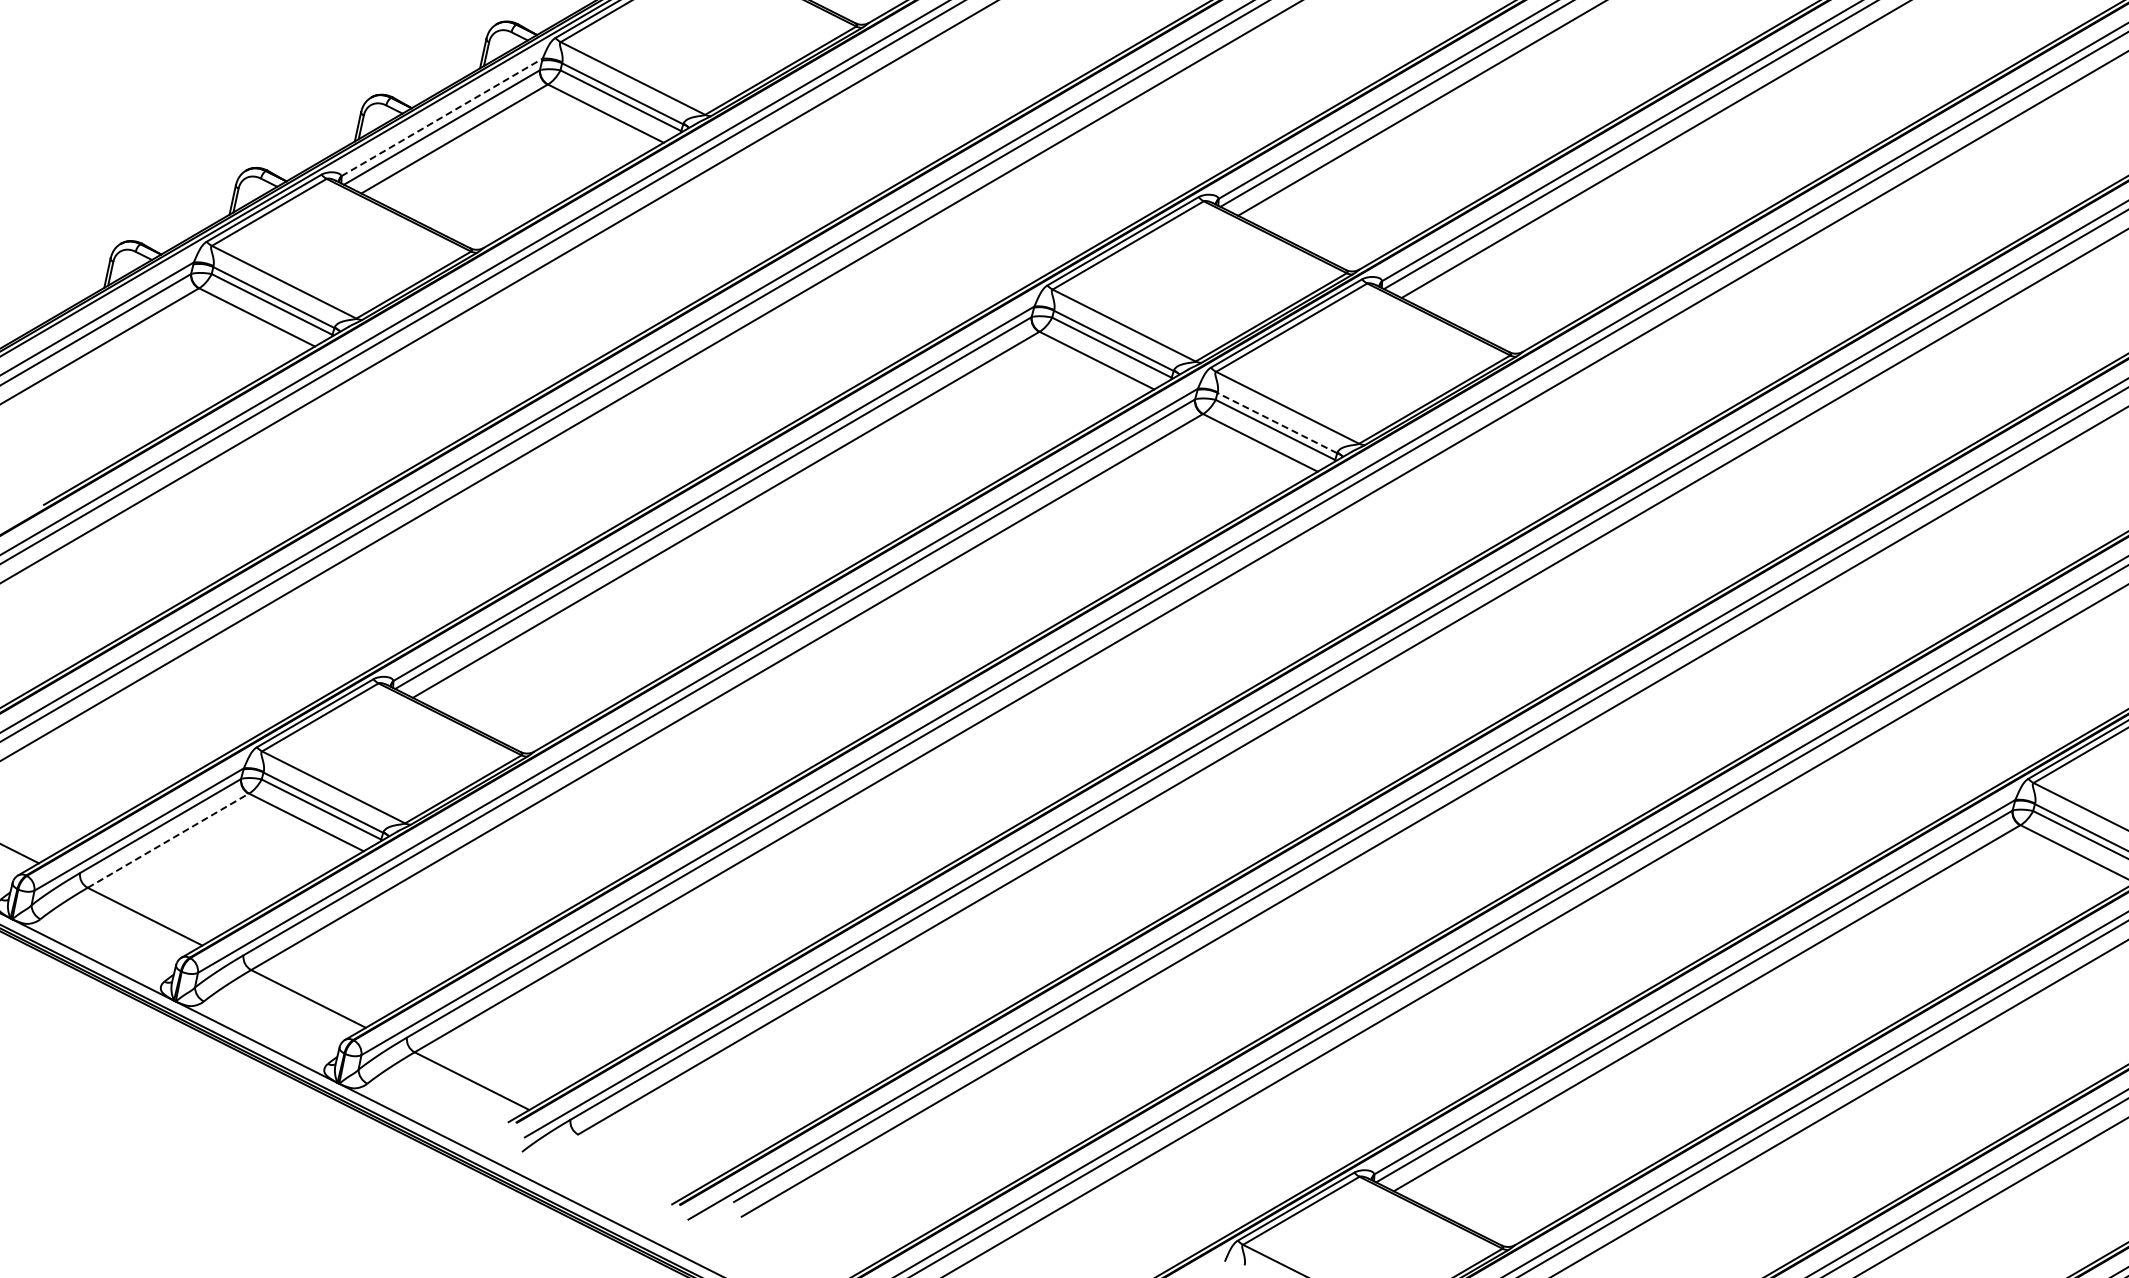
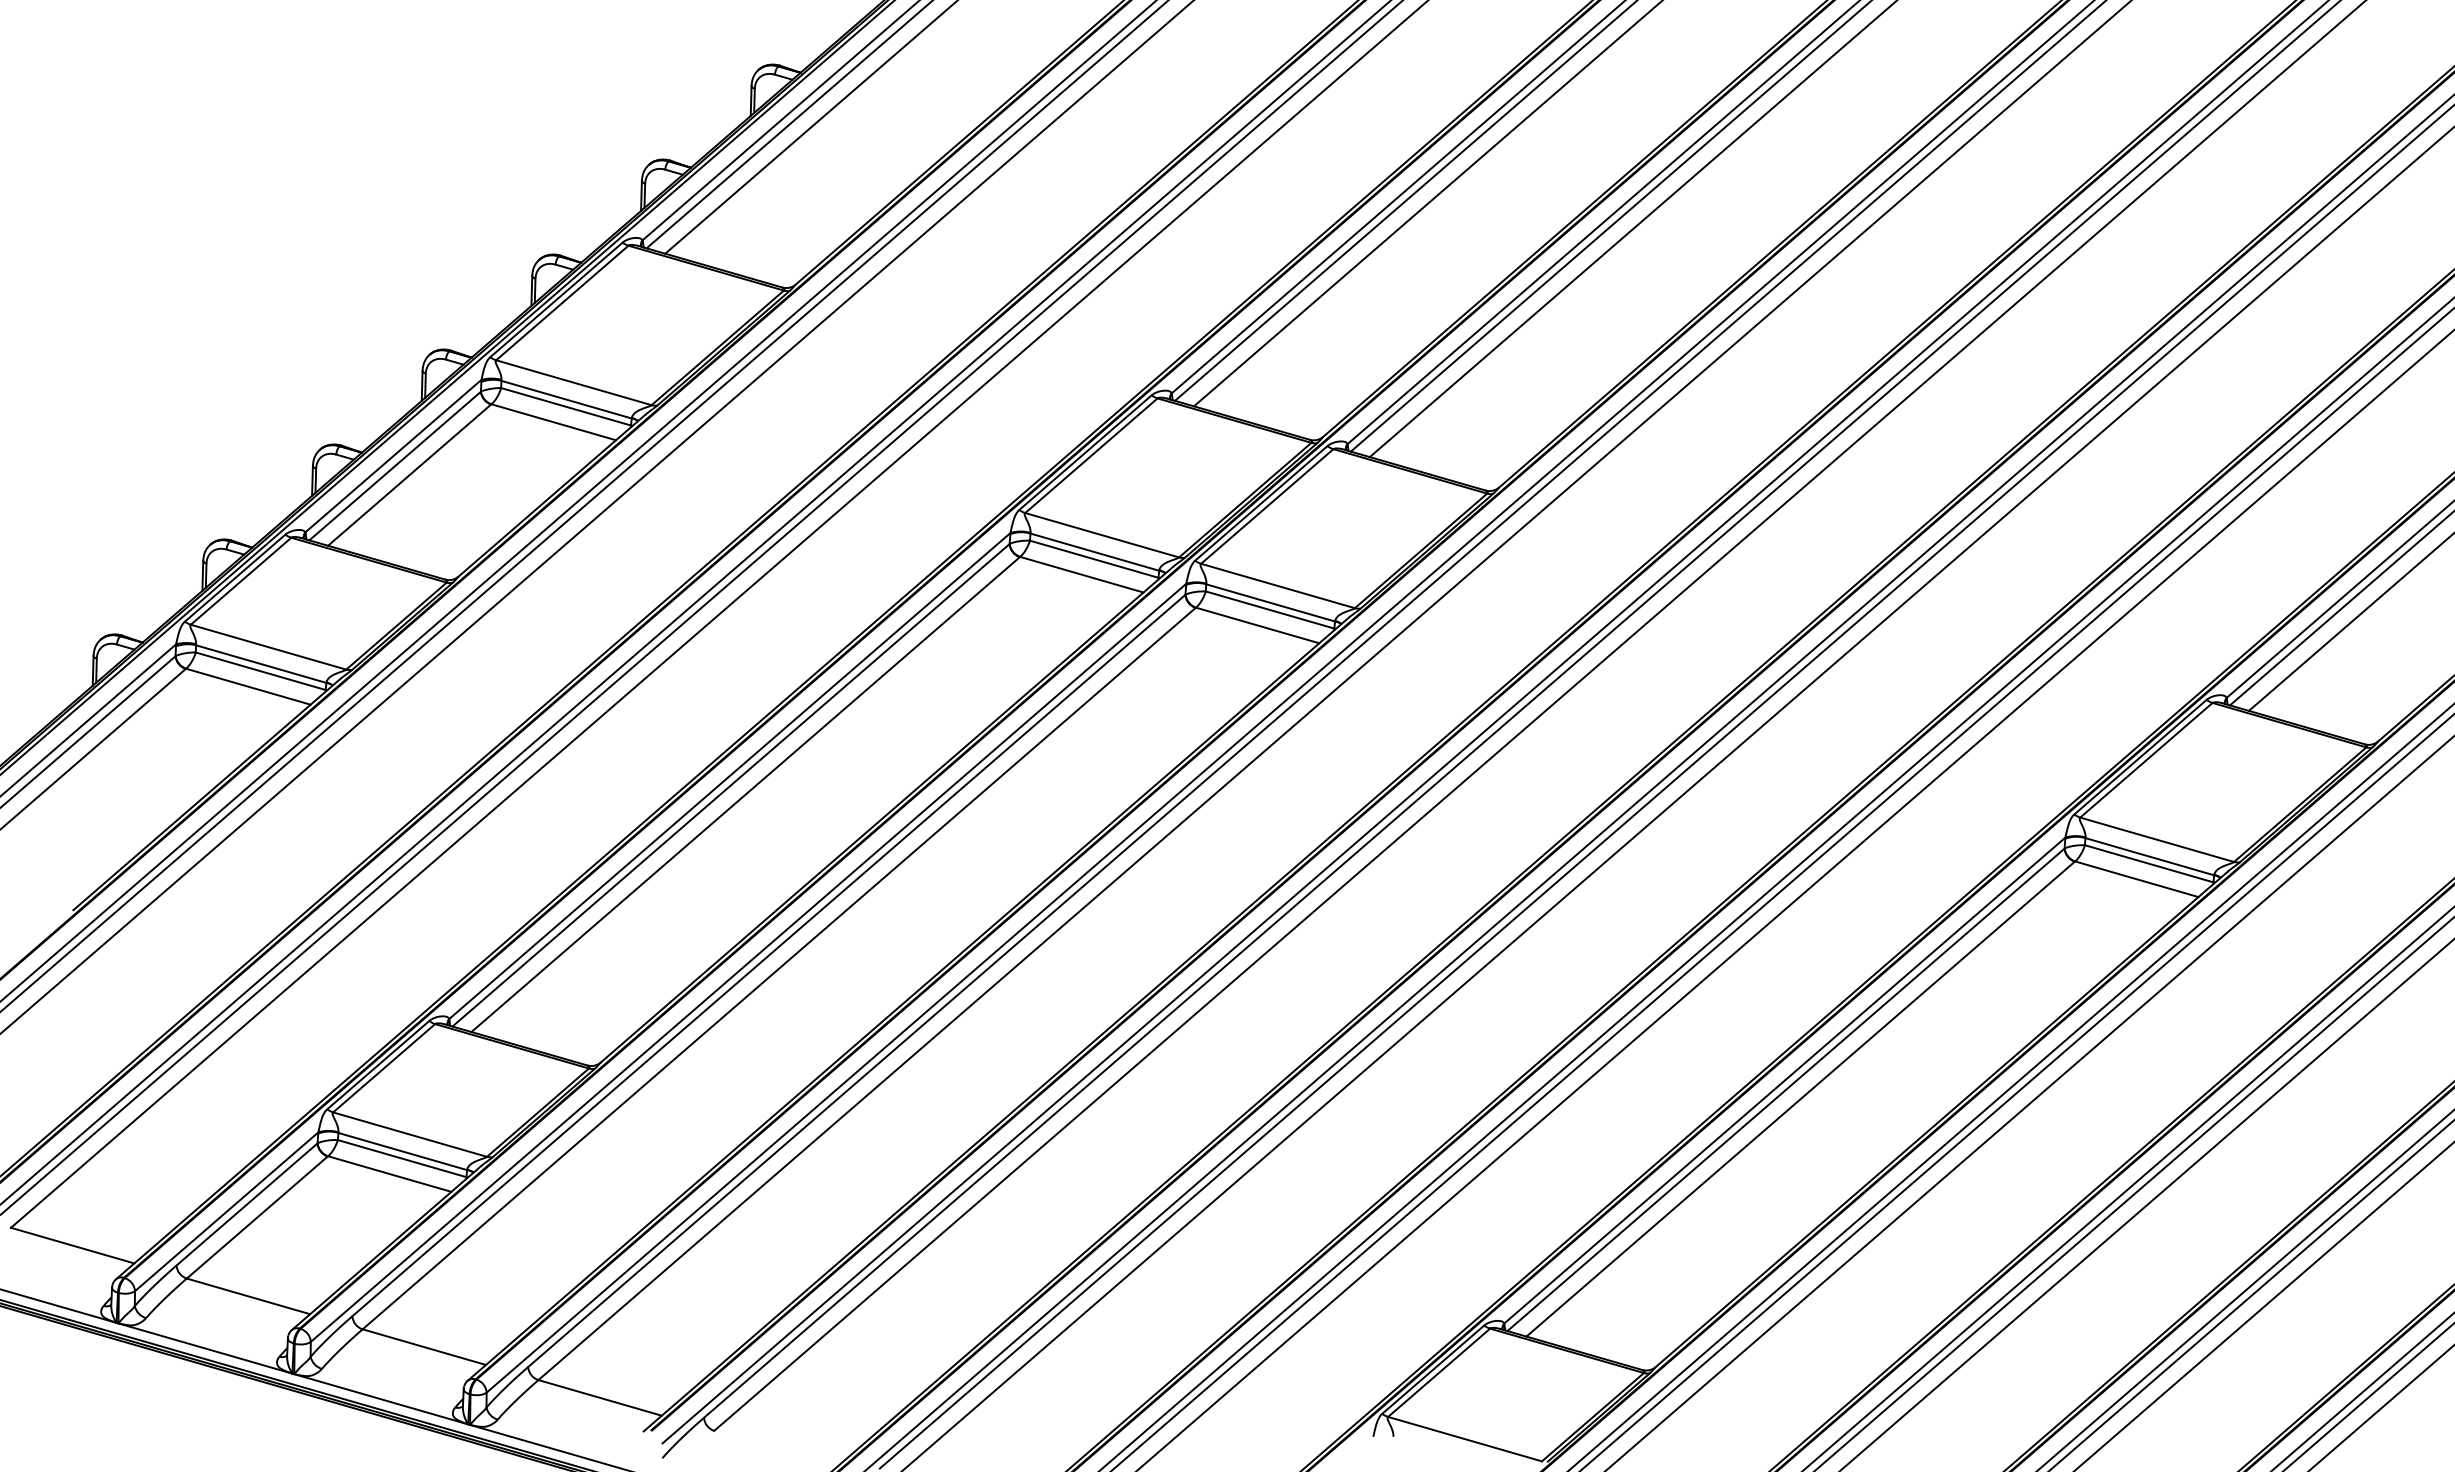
line: (442, 117) -> (393, 456), dashed -> solid
line: (1277, 422) -> (1270, 602), dashed -> solid
line: (168, 840) -> (257, 1217), dashed -> solid

